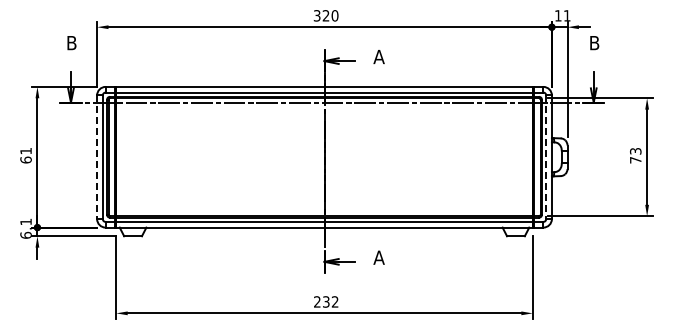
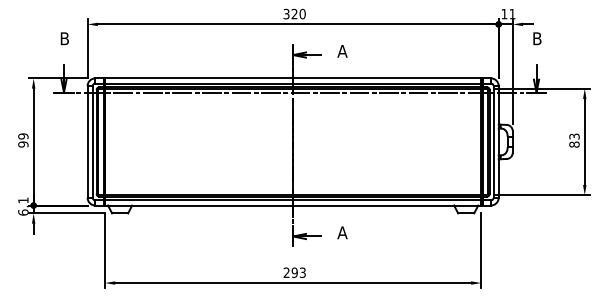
text: (25, 155) -> (22, 140), 61 -> 99
line: (97, 157) -> (87, 142), dashed -> solid
line: (546, 157) -> (493, 142), dashed -> solid
text: (635, 159) -> (574, 143), 73 -> 83
text: (330, 301) -> (298, 272), 232 -> 293

